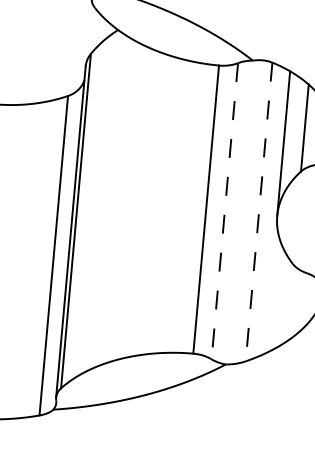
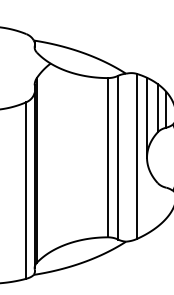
line: (225, 210) -> (118, 157), dashed -> solid
line: (258, 212) -> (136, 156), dashed -> solid

